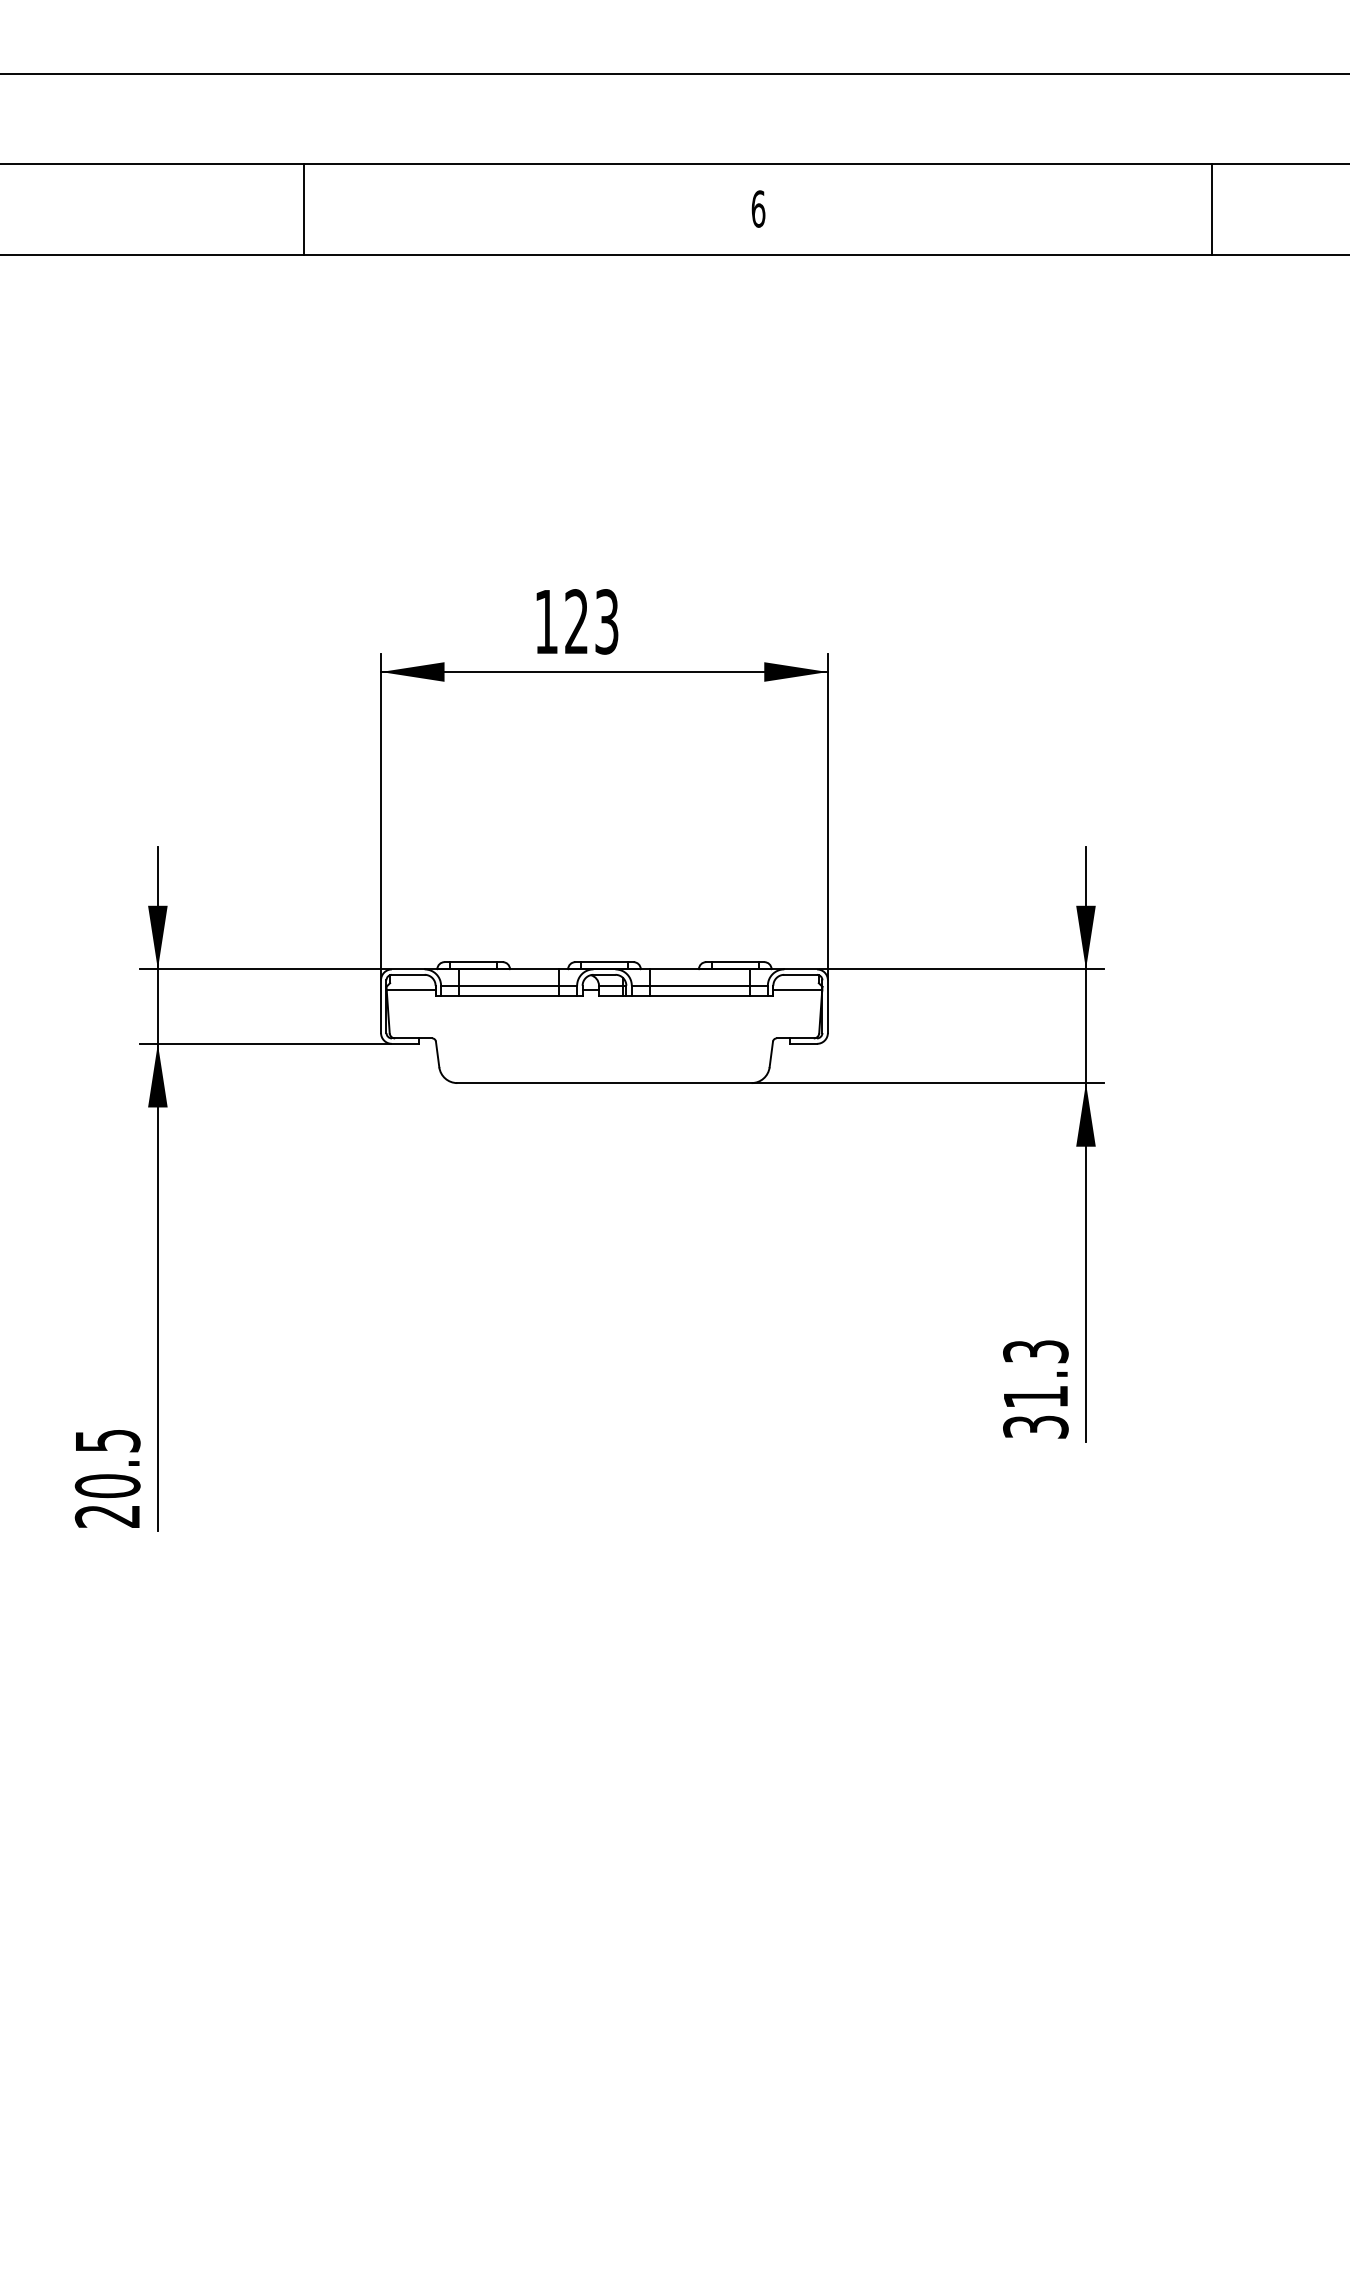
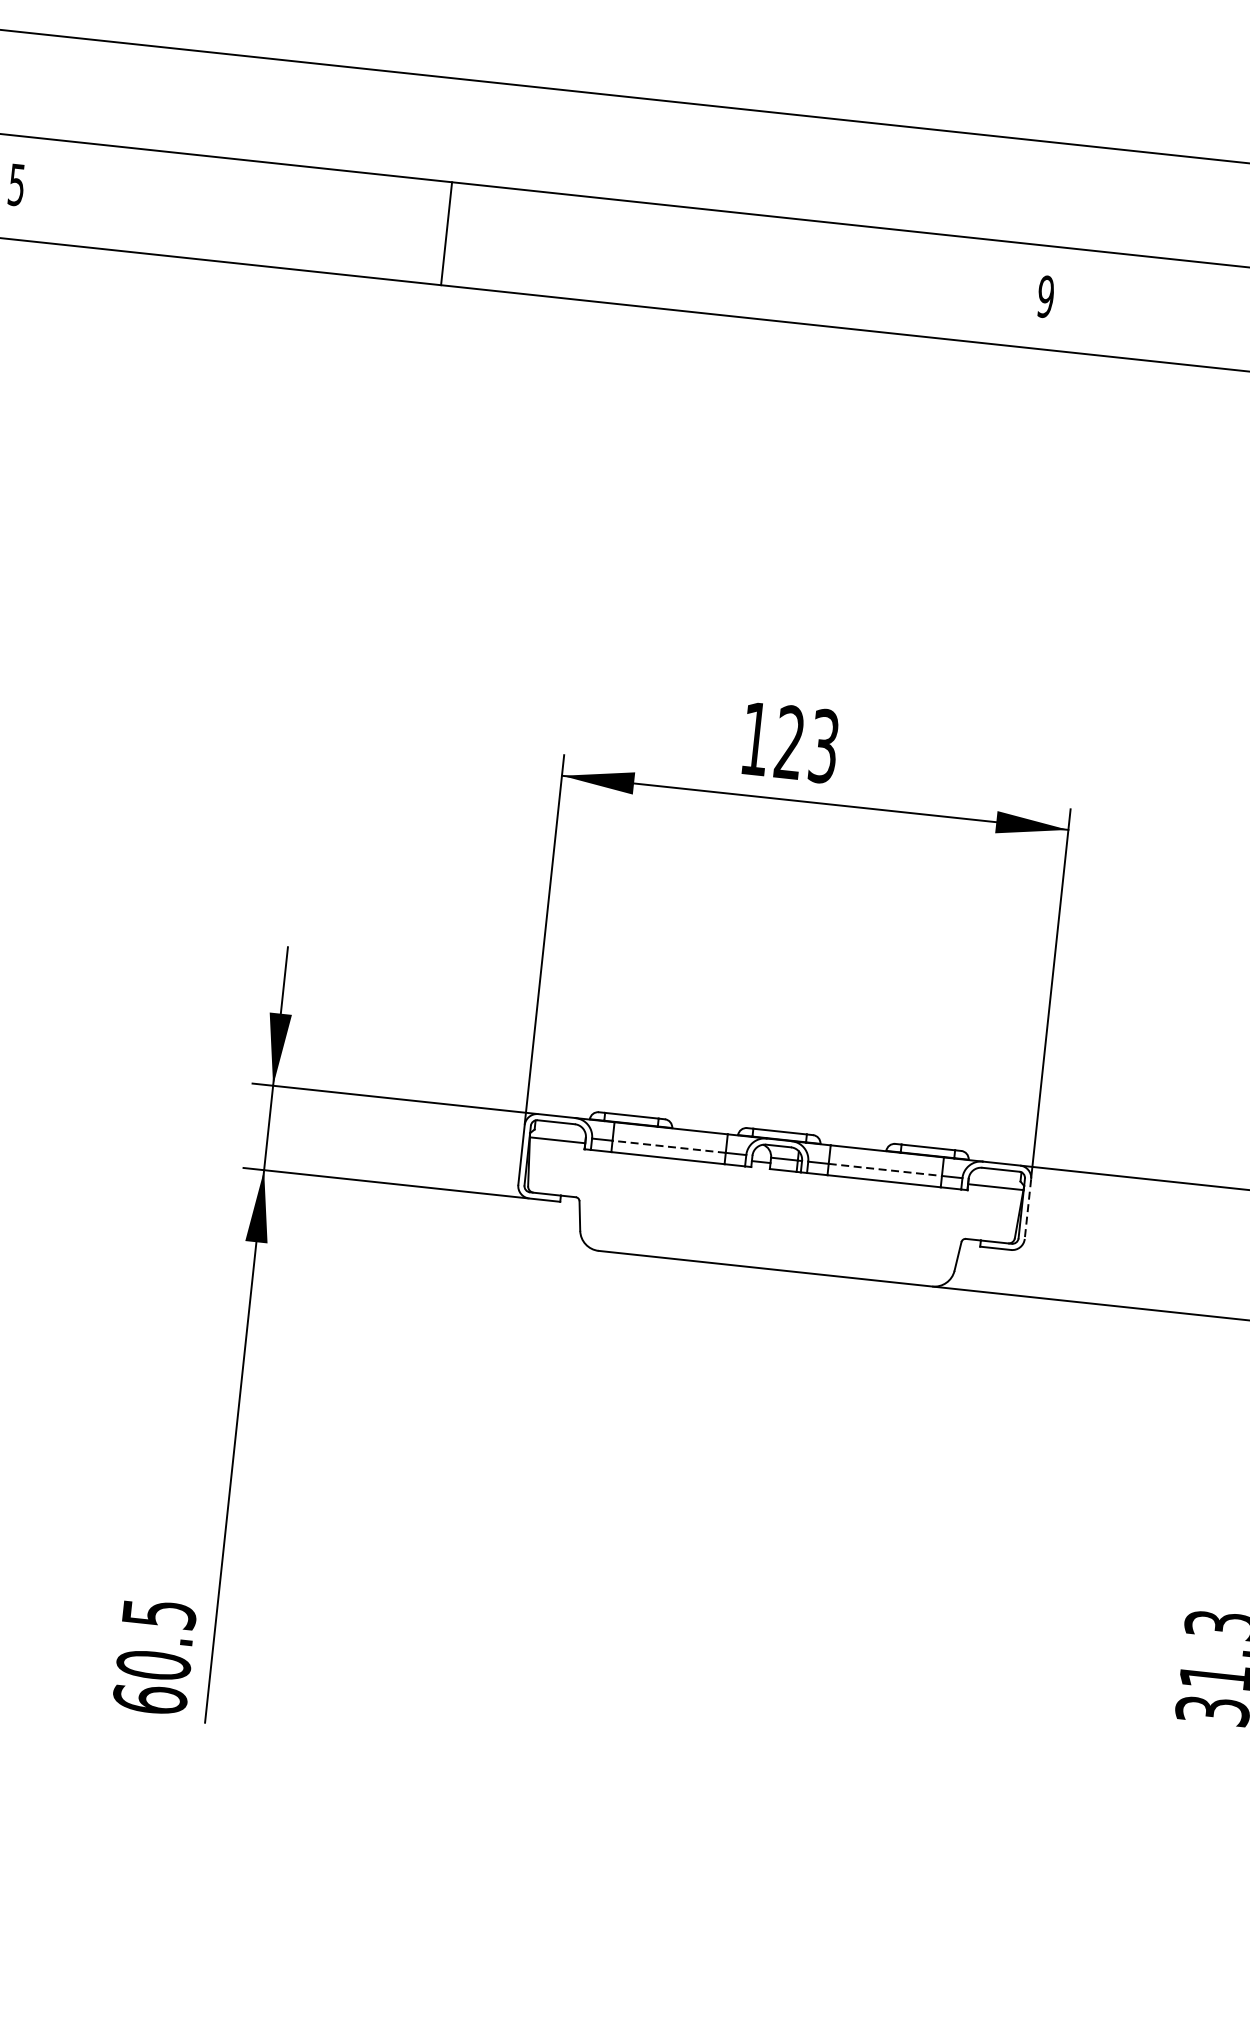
text: (758, 208) -> (1045, 296), 6 -> 9
line: (303, 209) -> (446, 233), moved
line: (509, 985) -> (669, 1146), solid -> dashed
line: (699, 985) -> (884, 1169), solid -> dashed
line: (827, 1007) -> (1027, 1210), solid -> dashed
text: (107, 1516) -> (149, 1699), 20.5 -> 60.5

